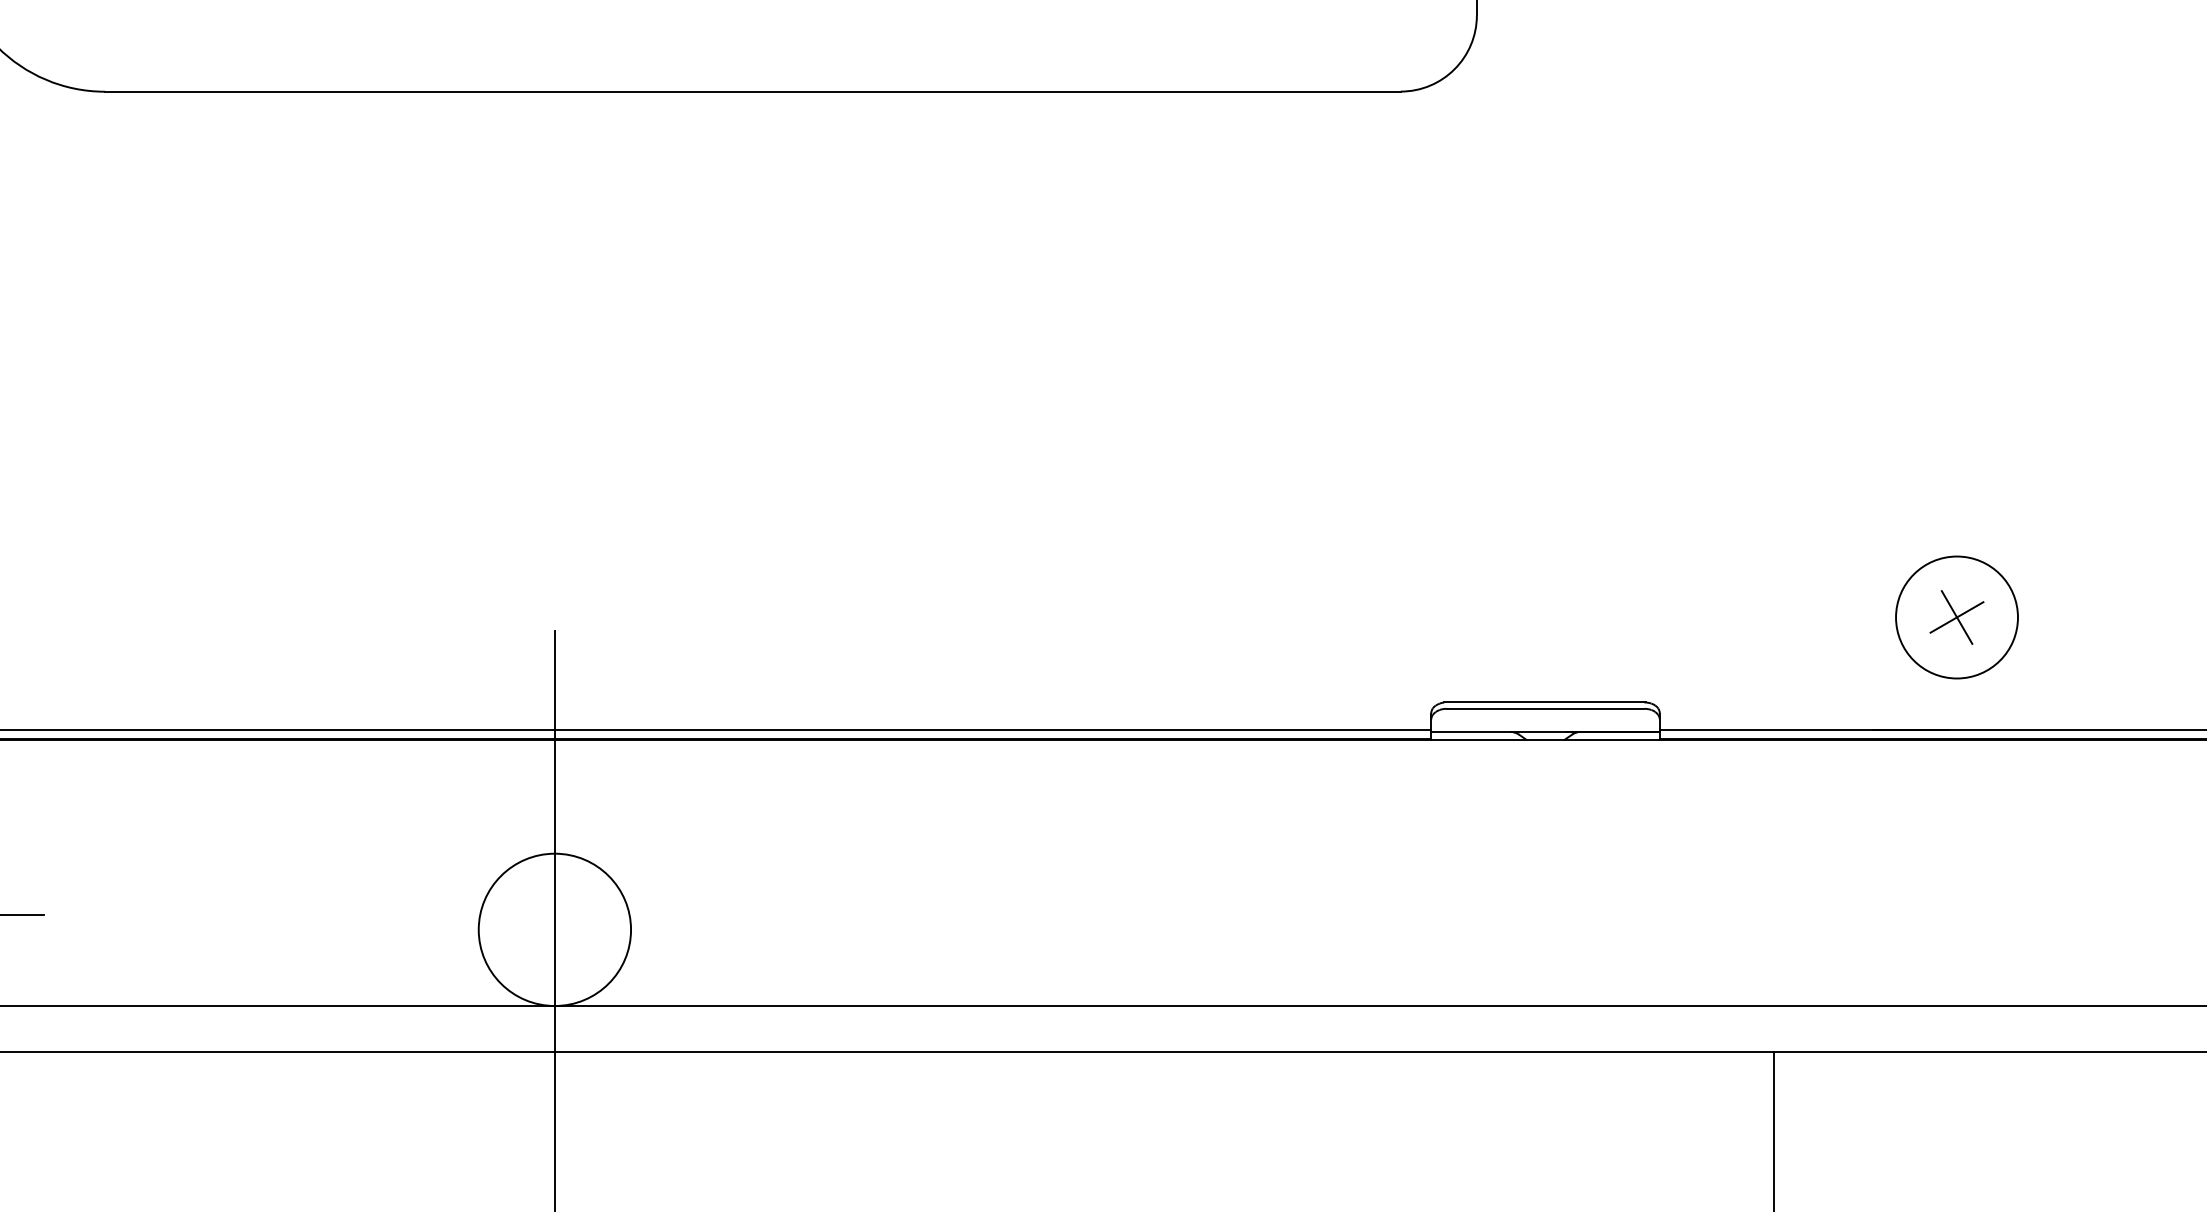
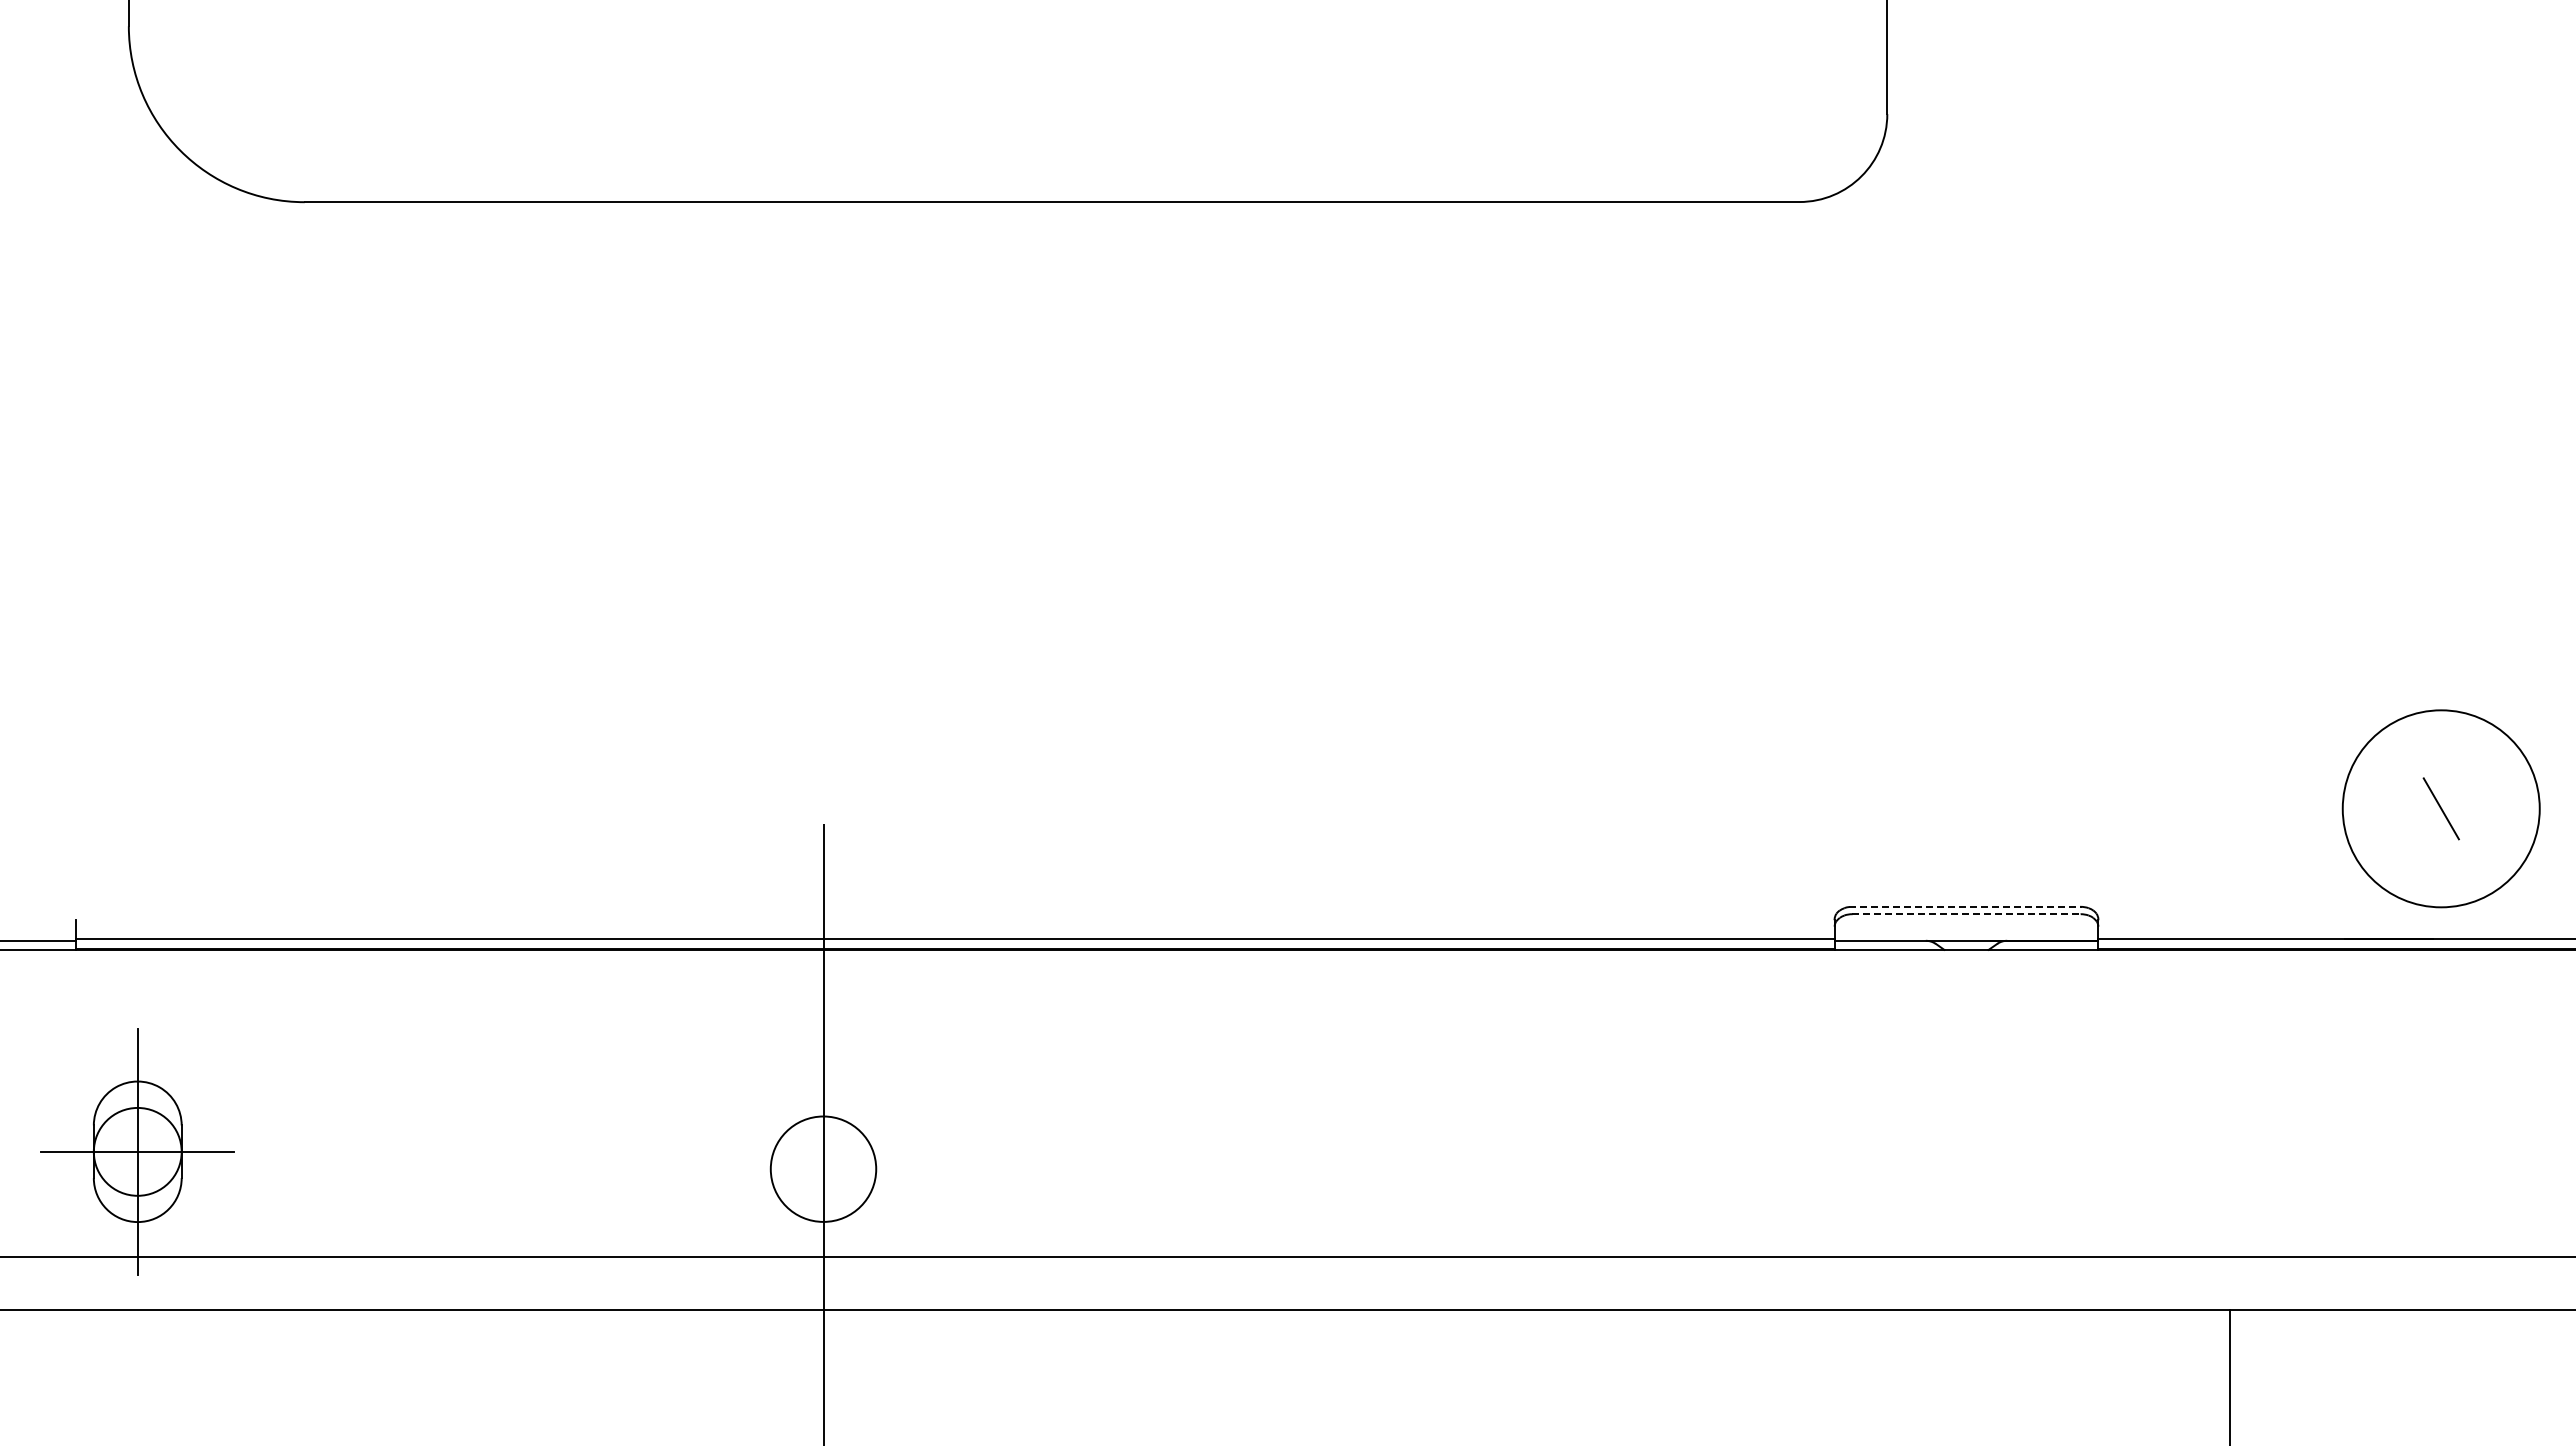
circle: (1956, 617) -> (2440, 808), size x1.4
line: (1956, 617) -> (2440, 808), removed
line: (1545, 702) -> (1966, 906), solid -> dashed
line: (1545, 709) -> (1966, 914), solid -> dashed
circle: (554, 930) -> (823, 1169), size x0.6

